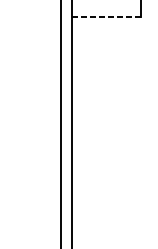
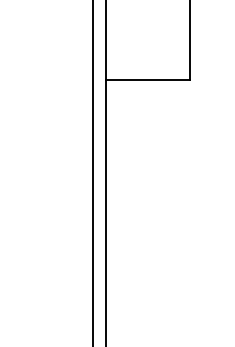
line: (106, 16) -> (148, 79), dashed -> solid

